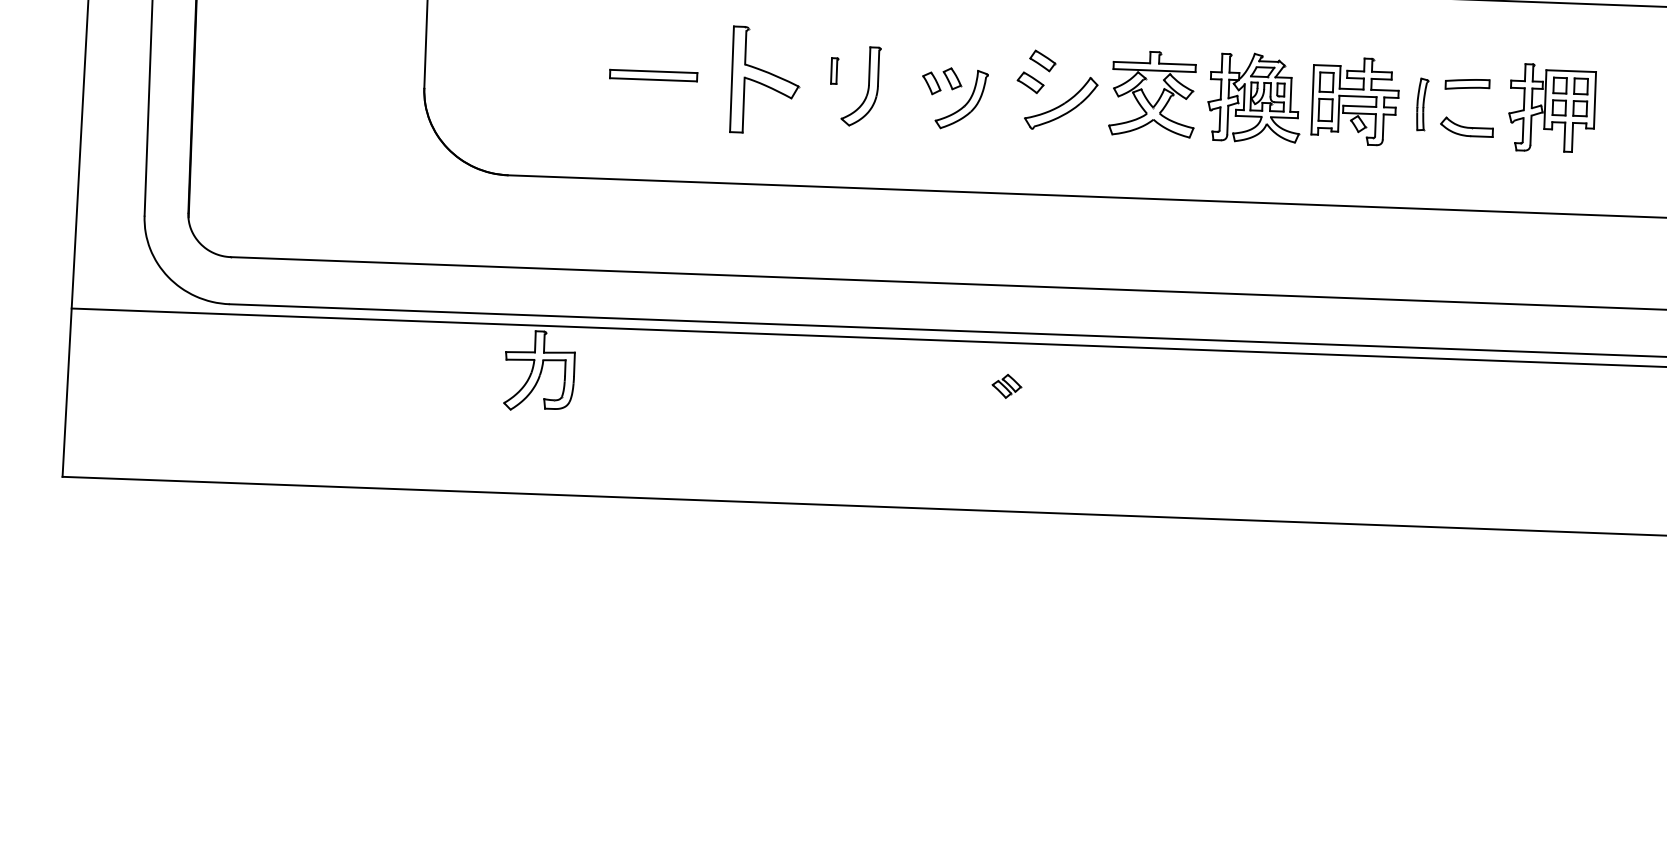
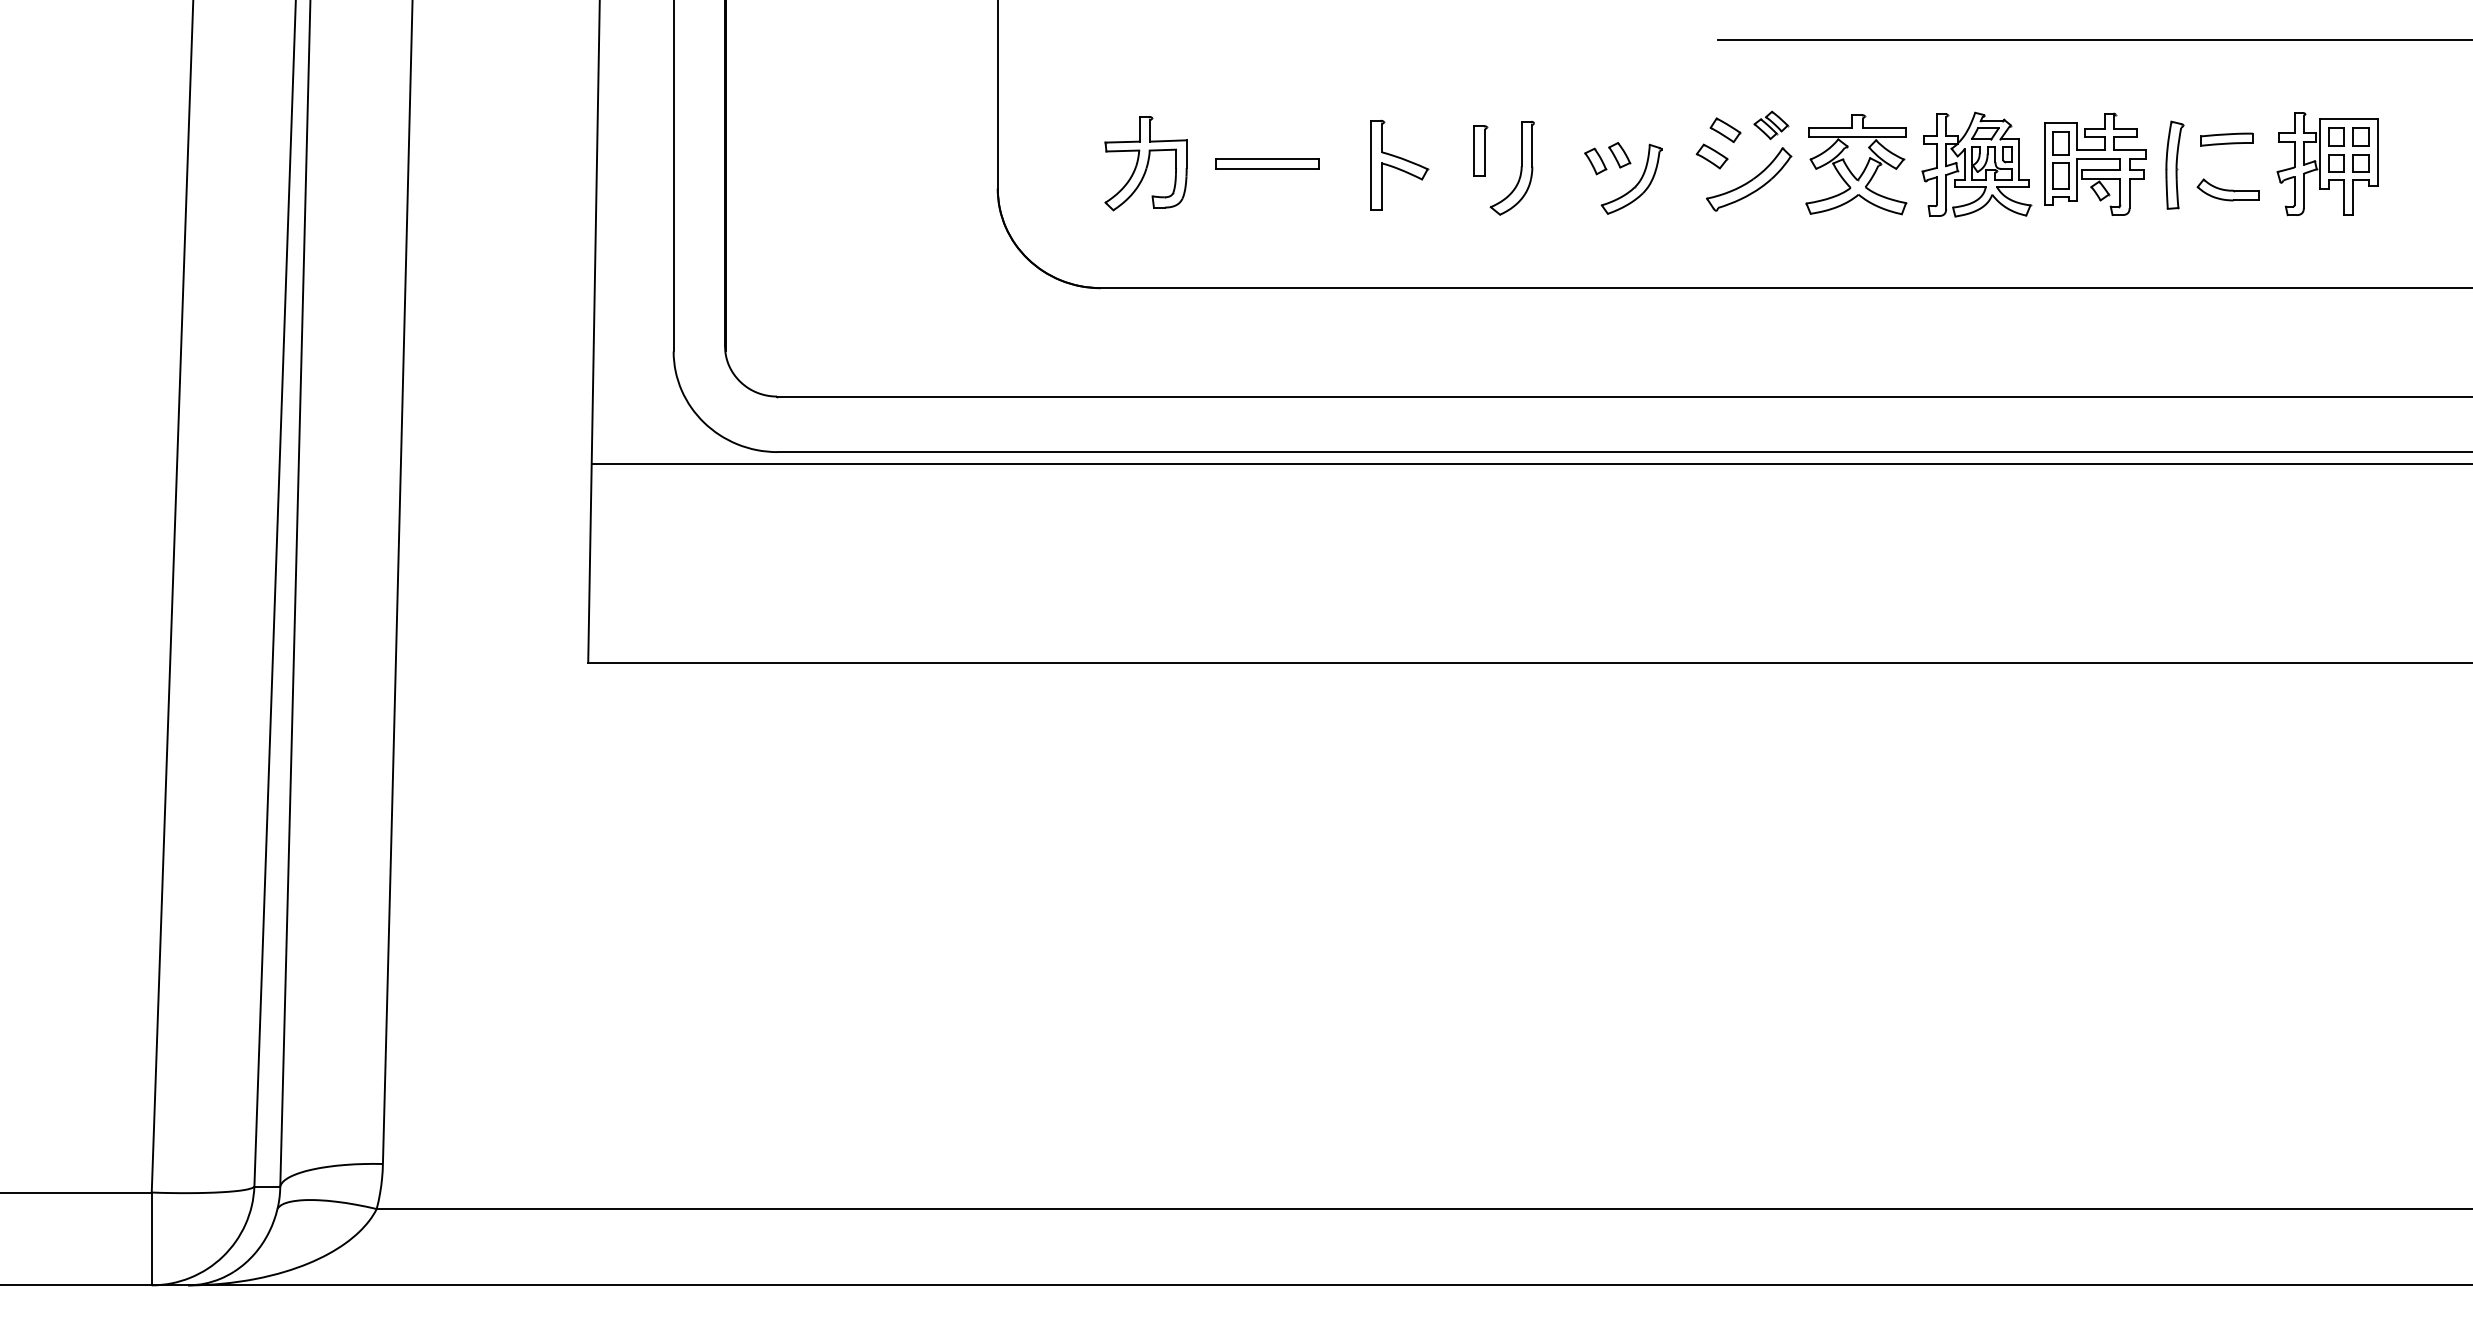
part: (834, 70) -> (1480, 150), size x1.67
part: (765, 79) -> (1399, 164), size x0.71
part: (1422, 103) -> (2174, 164), size x1.43
part: (539, 371) -> (1145, 163), moved
part: (1007, 385) -> (1771, 124), moved

